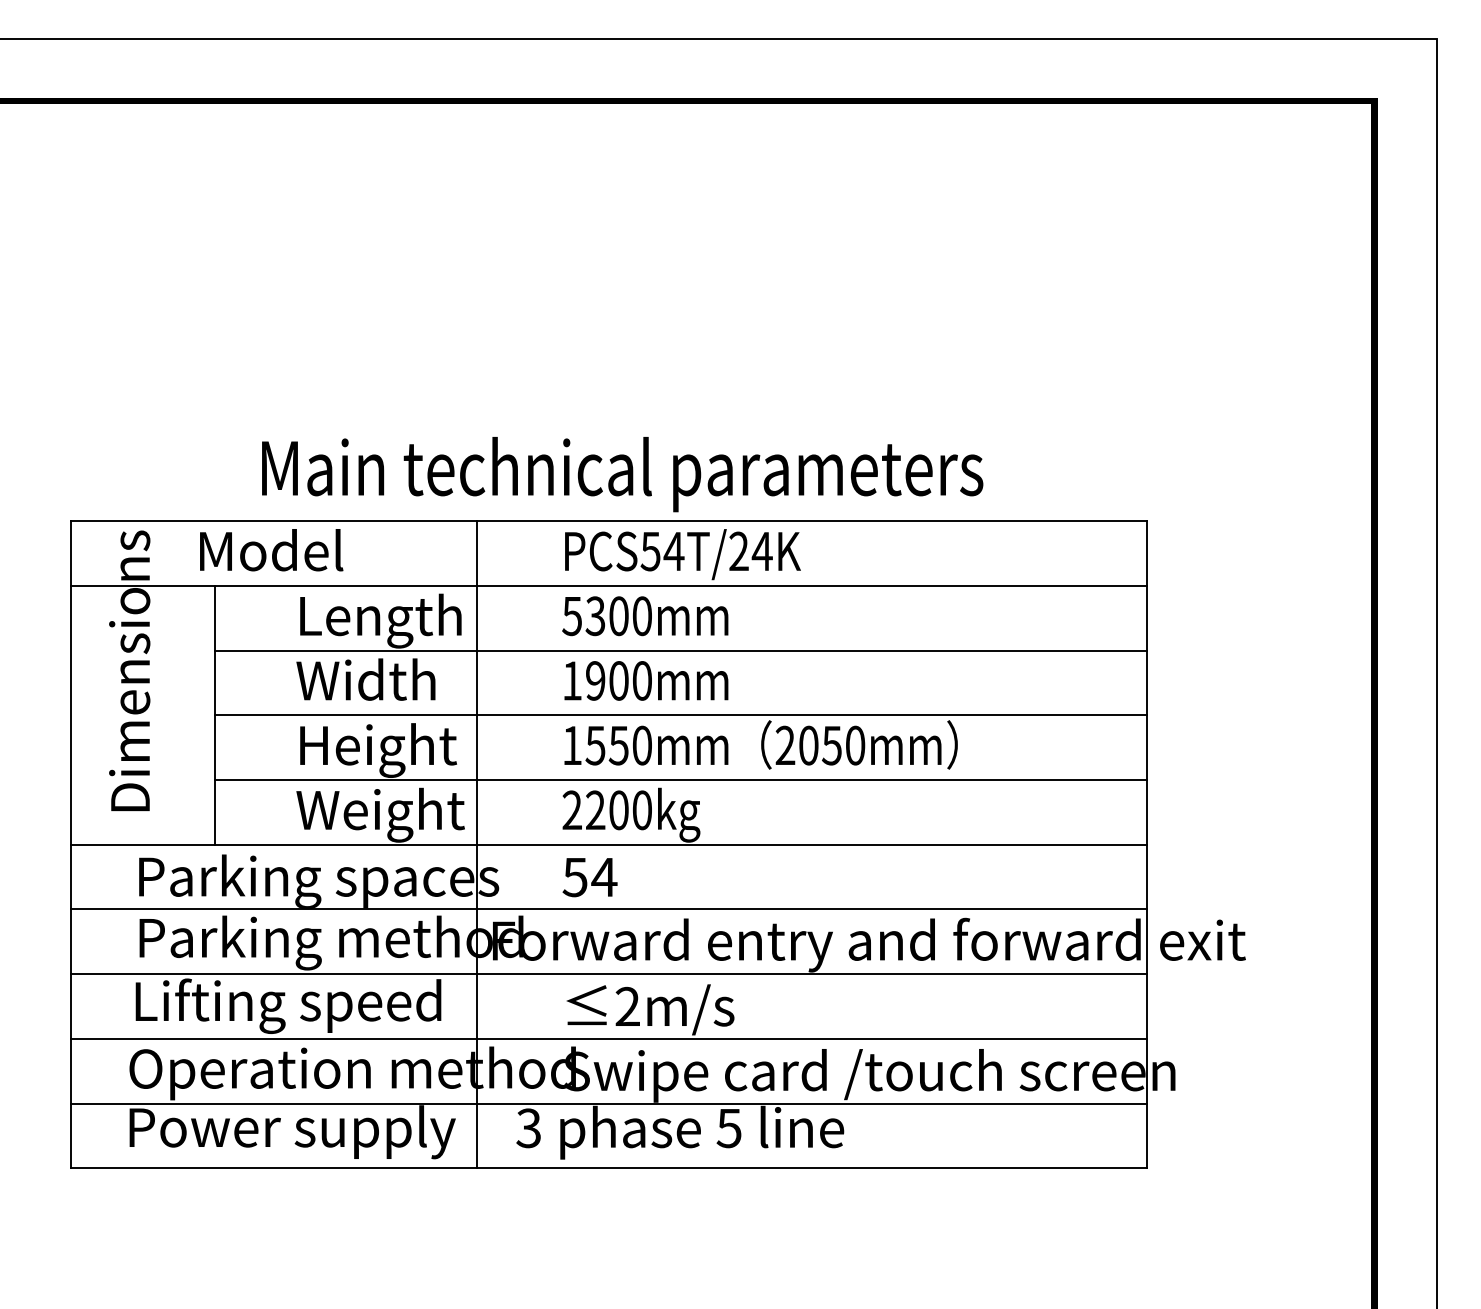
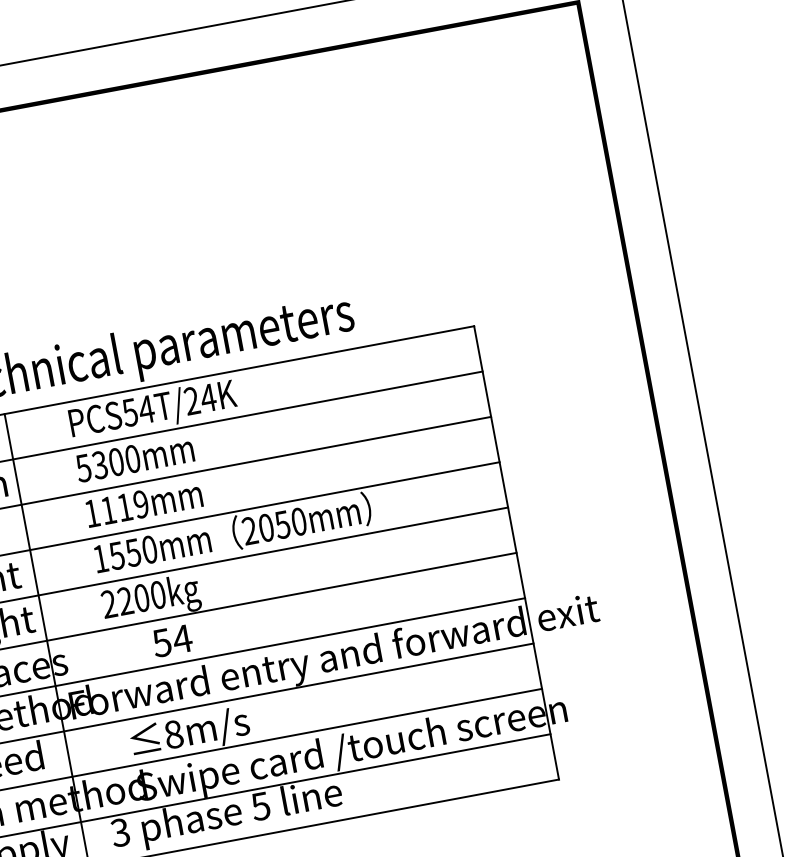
text: (618, 680) -> (124, 507), 1900mm -> 1119mm
text: (589, 877) -> (172, 641), moved
text: (627, 1006) -> (173, 734), 2m/s -> 8m/s

